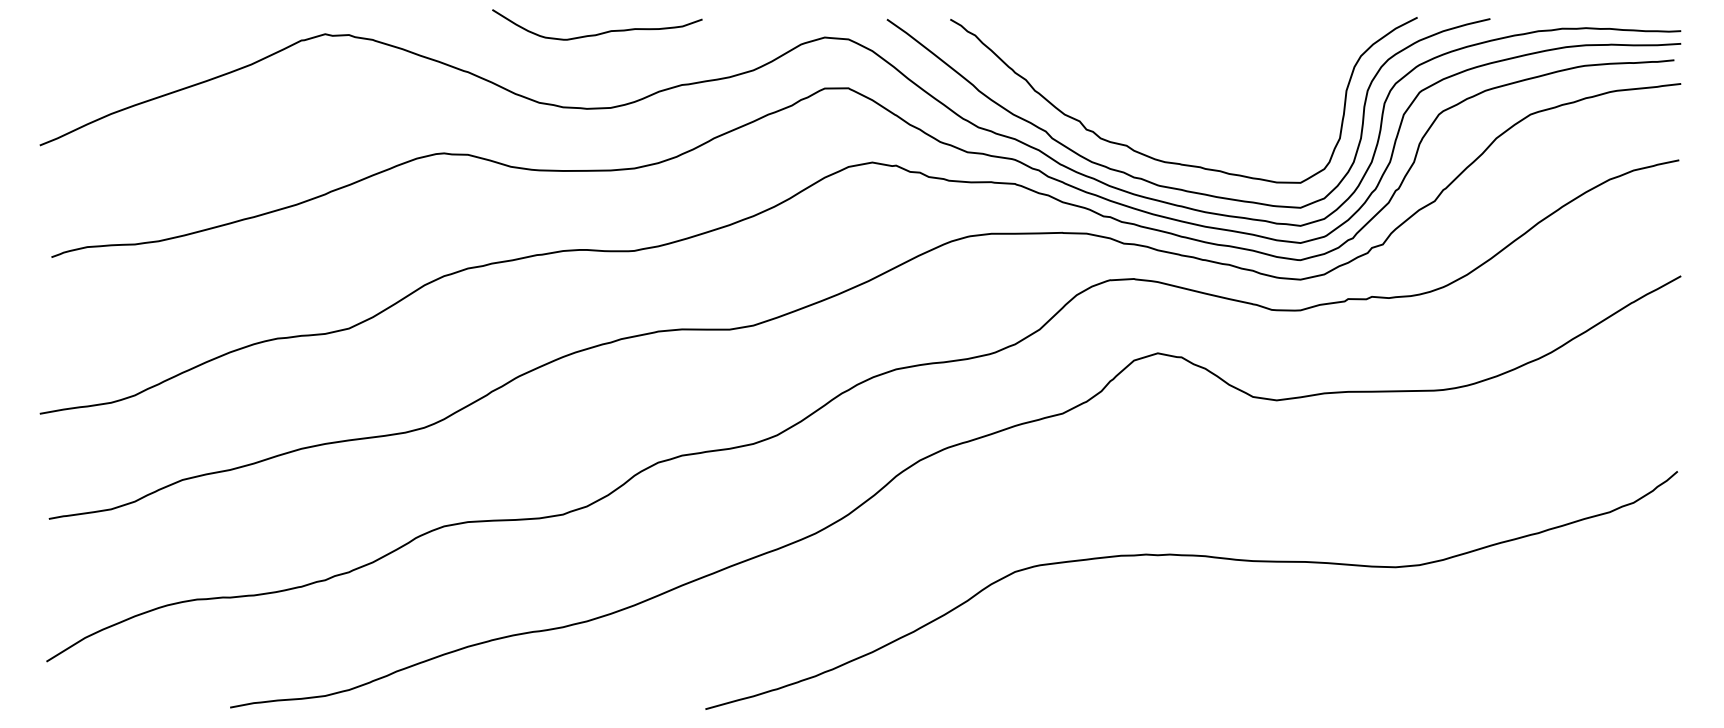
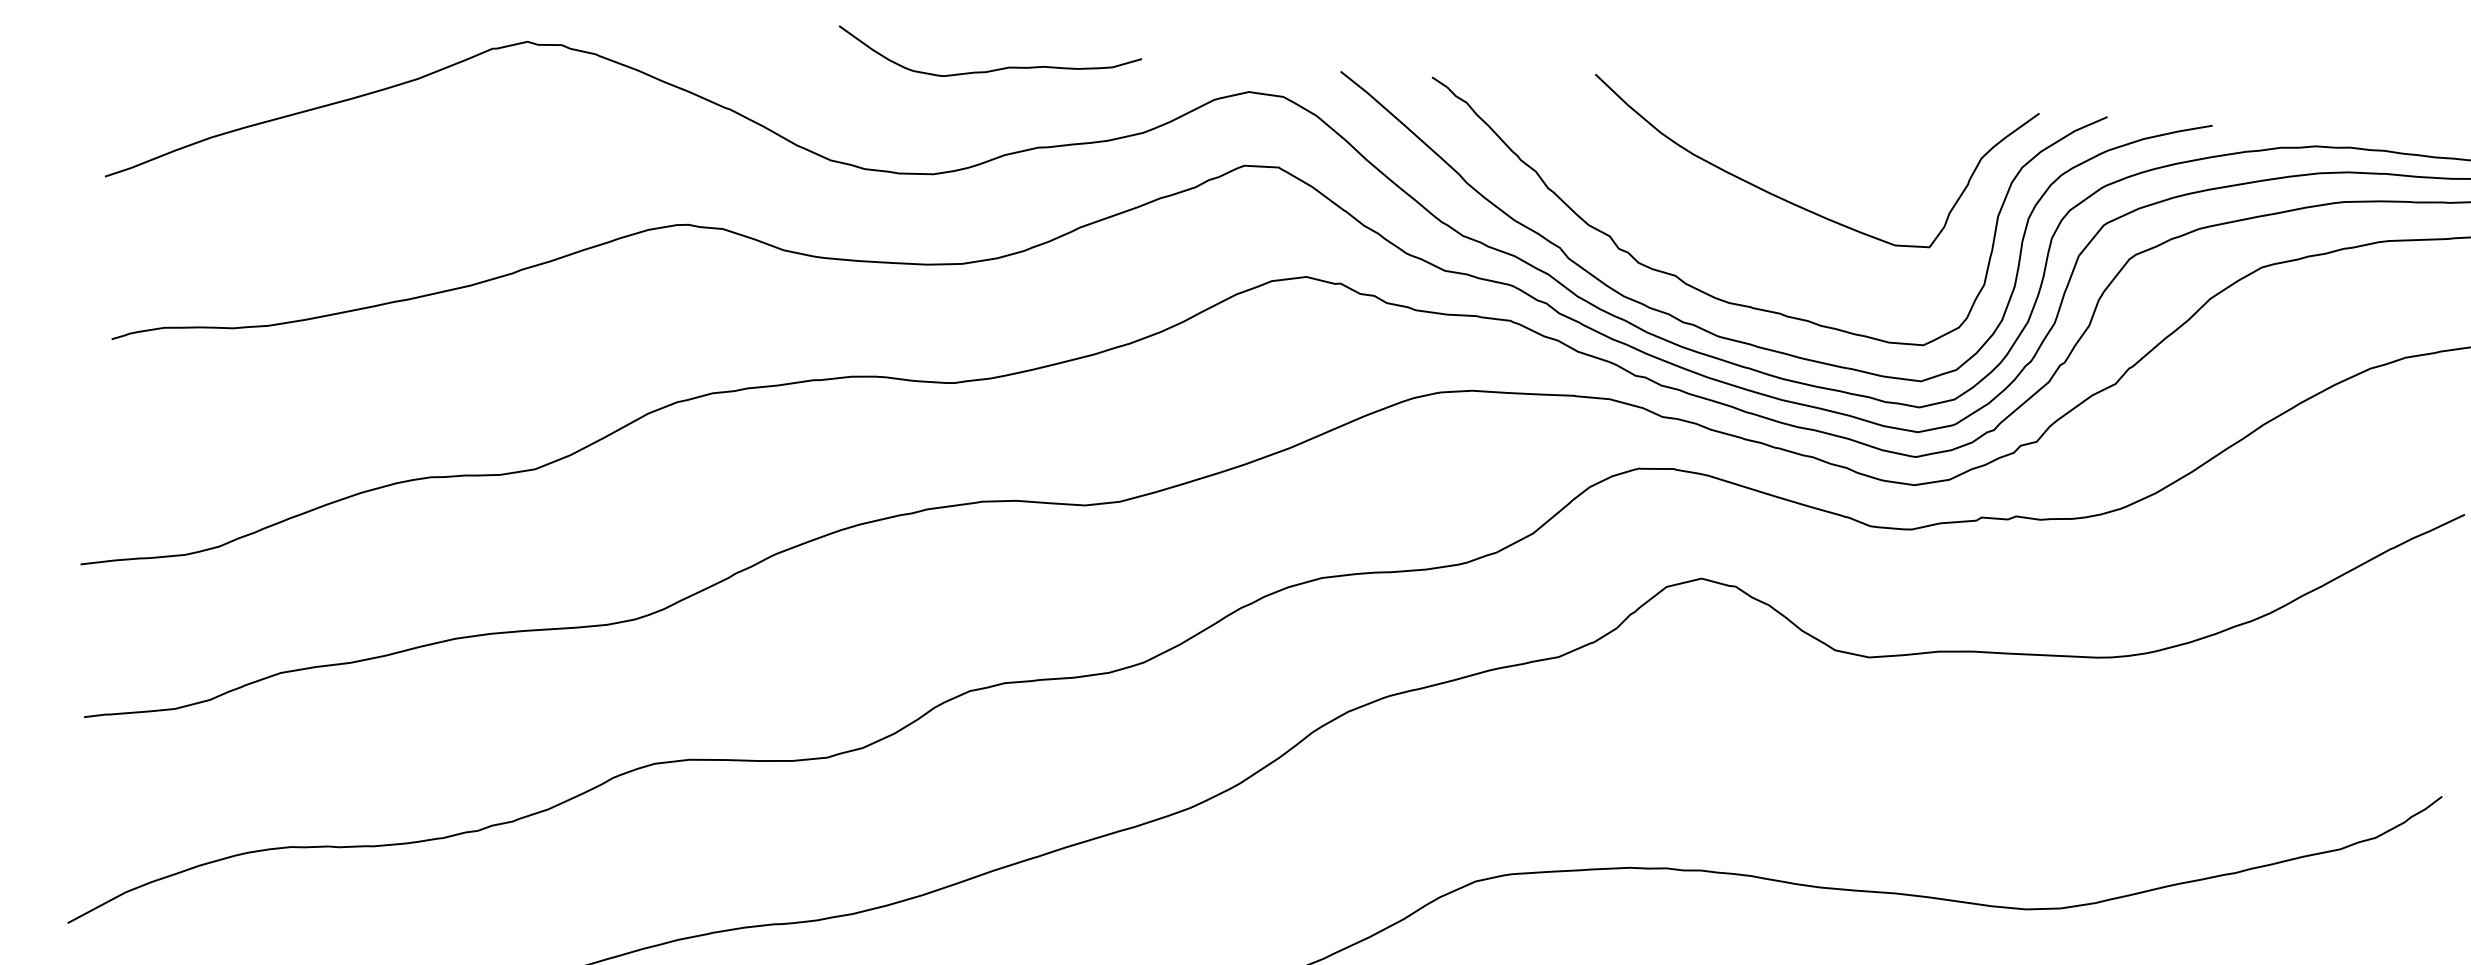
curve: (601, 32) -> (994, 68), moved
curve: (1206, 90) -> (1795, 203), added

